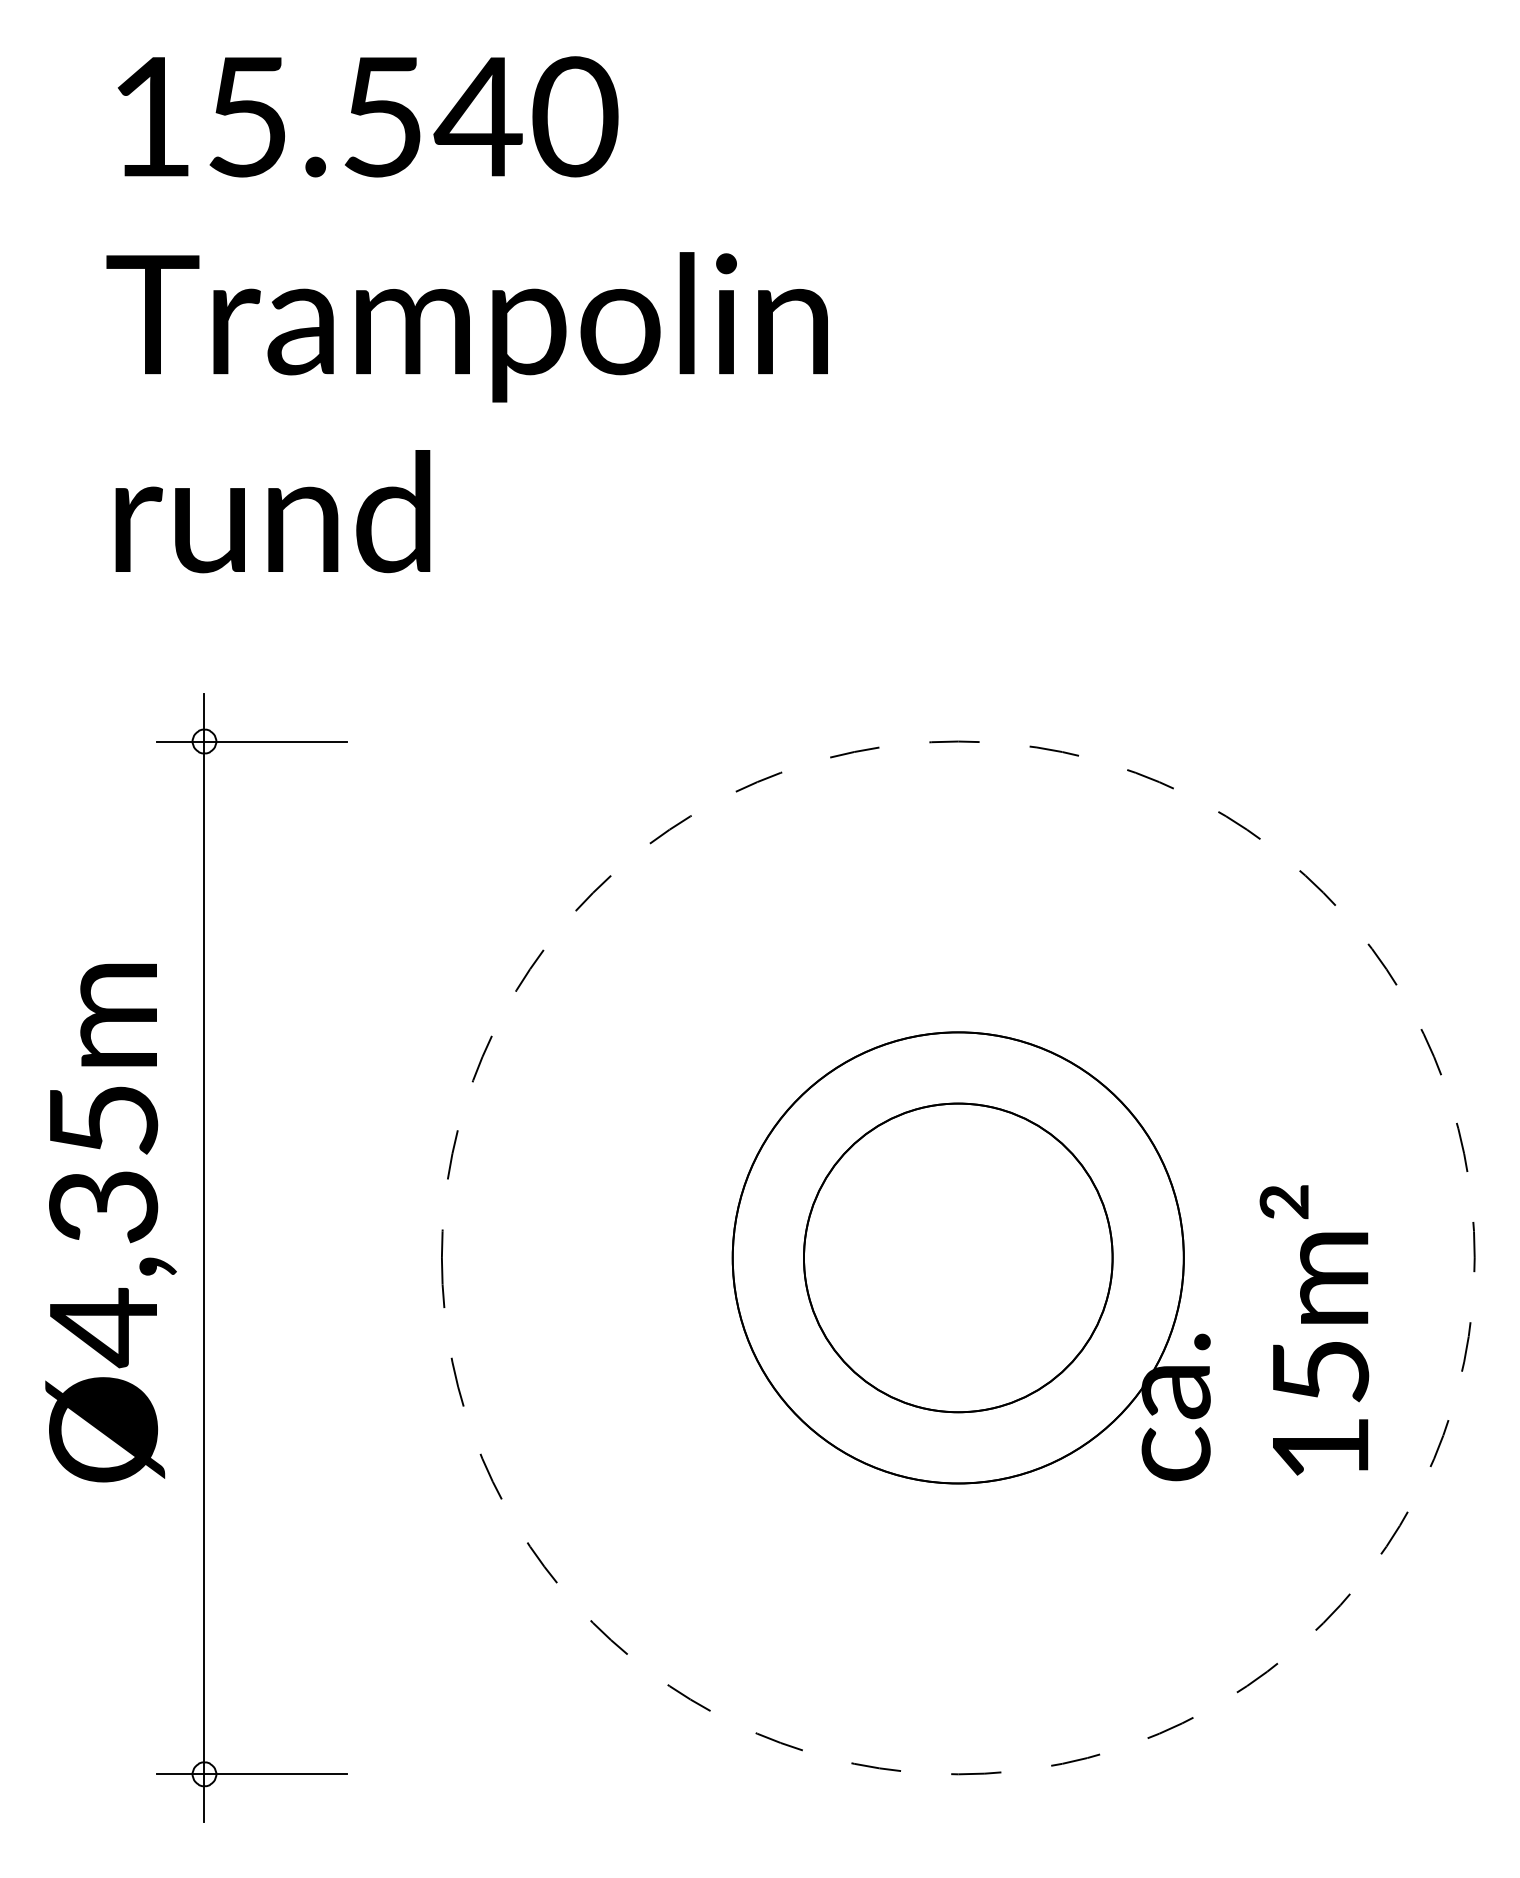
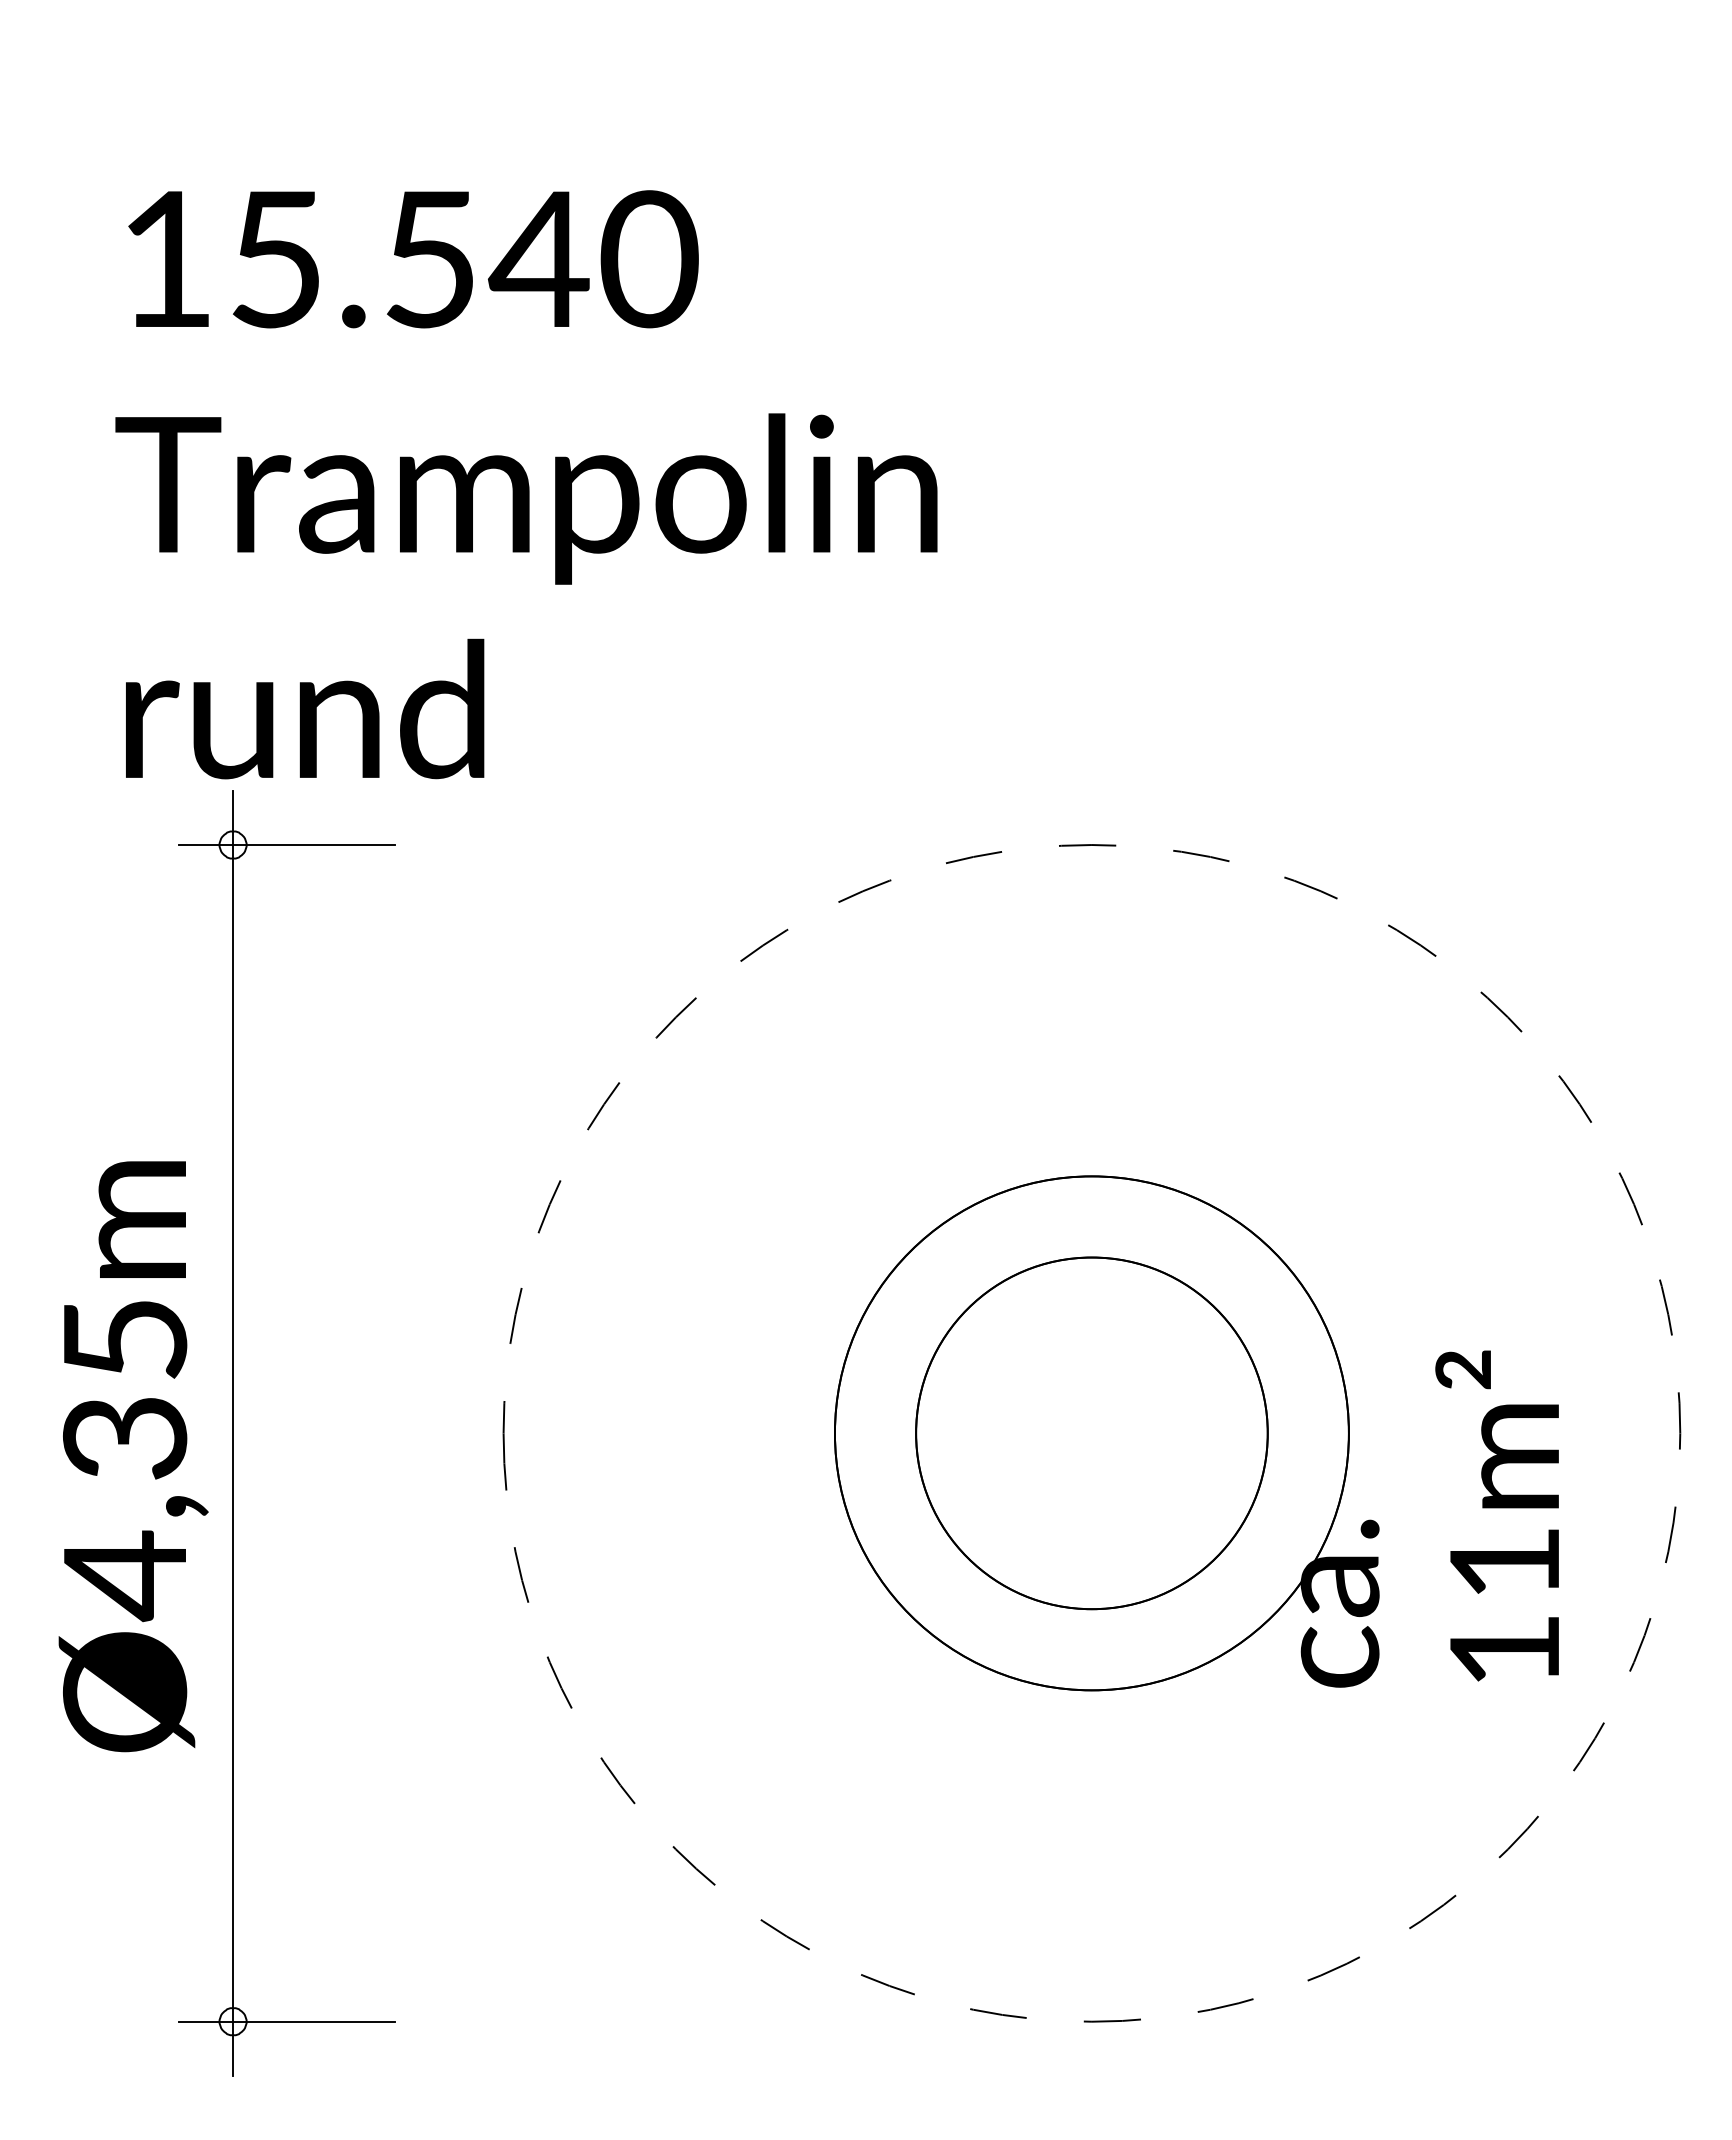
text: (467, 314) -> (526, 484), moved
text: (110, 1222) -> (133, 1456), moved
text: (1320, 1372) -> (1504, 1563), 15m² -> 11m²

